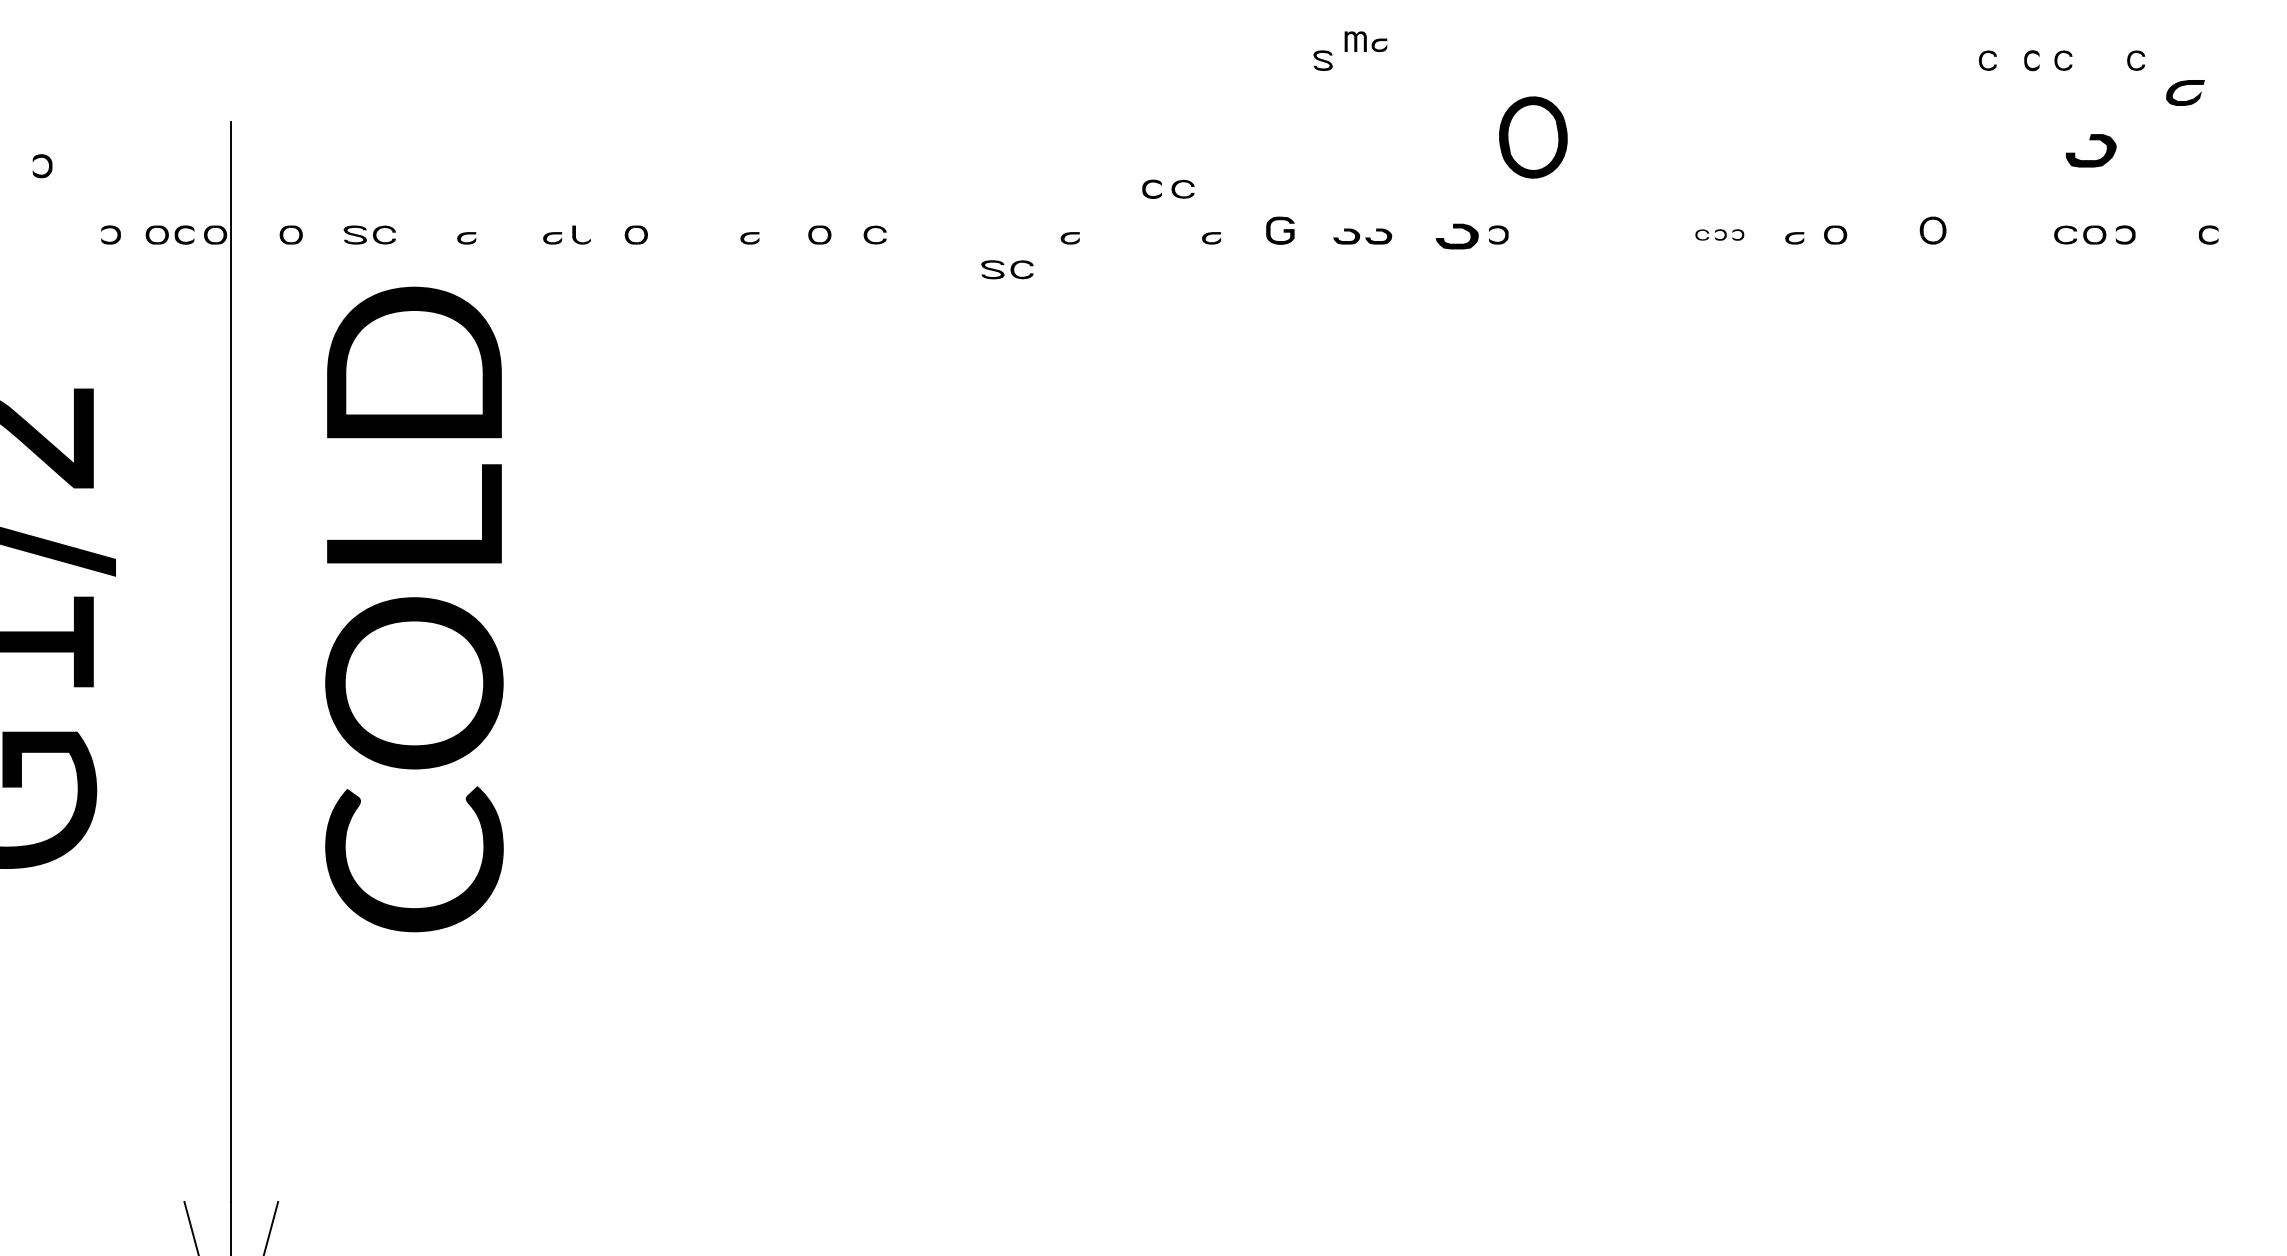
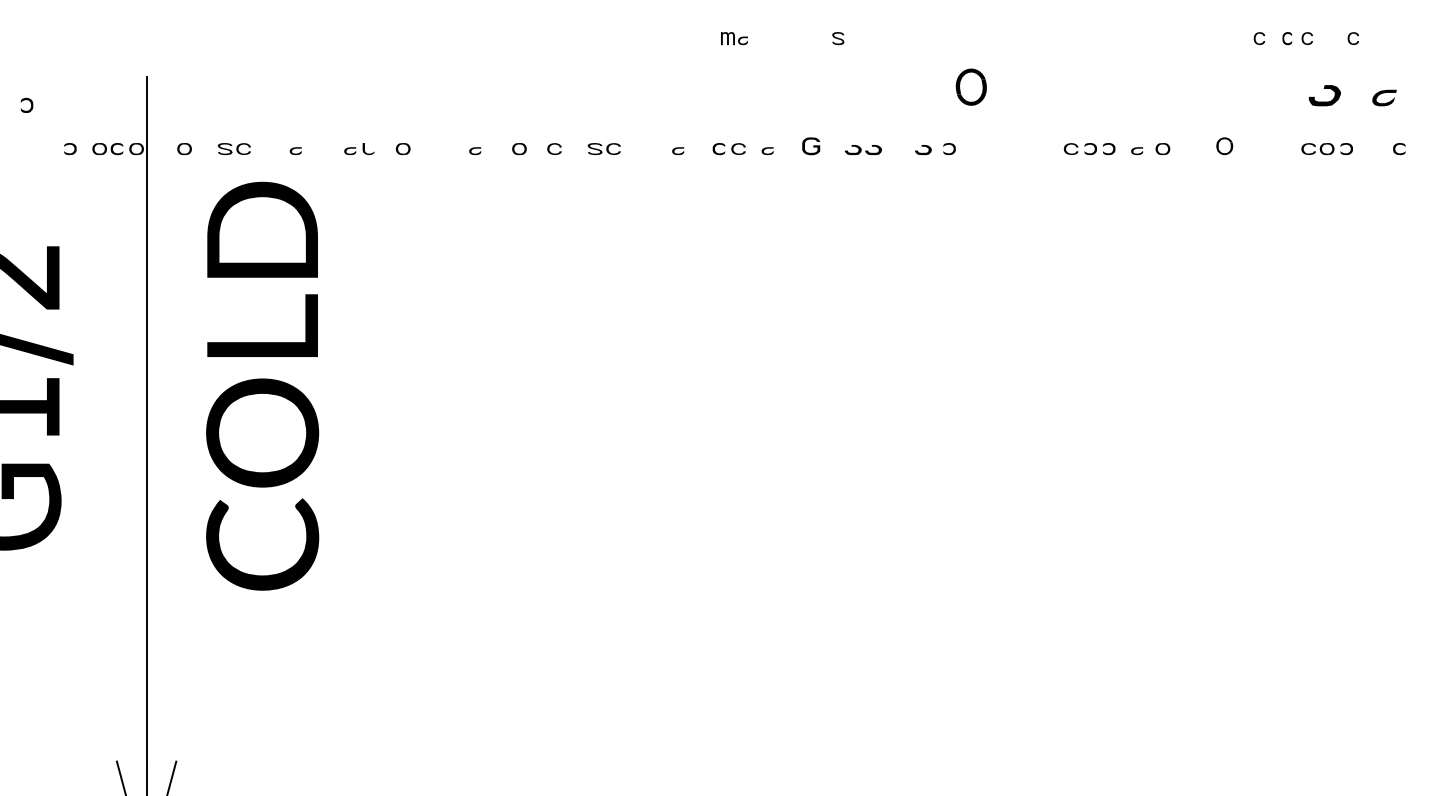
part: (1366, 41) -> (734, 38), moved
part: (2185, 92) -> (1384, 97), moved
part: (1531, 136) -> (970, 86), size x0.71
part: (1167, 189) -> (728, 149), moved
part: (1719, 234) -> (1089, 148), size x1.67
part: (1457, 235) -> (923, 149), size x0.62
part: (1006, 268) -> (603, 148), moved

